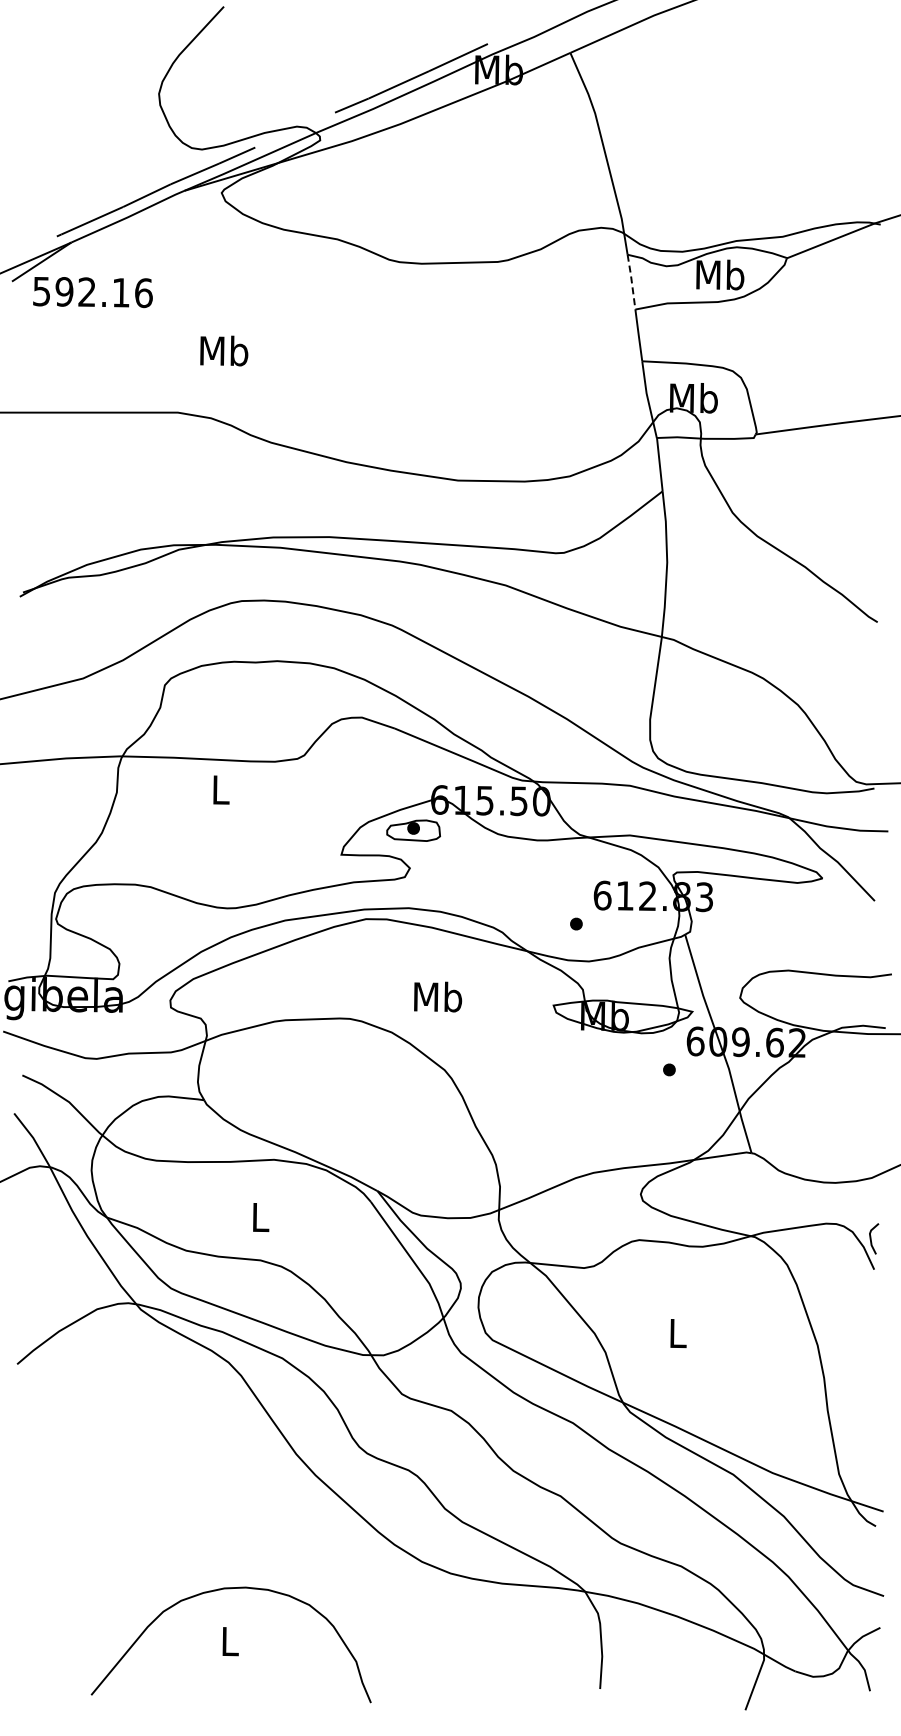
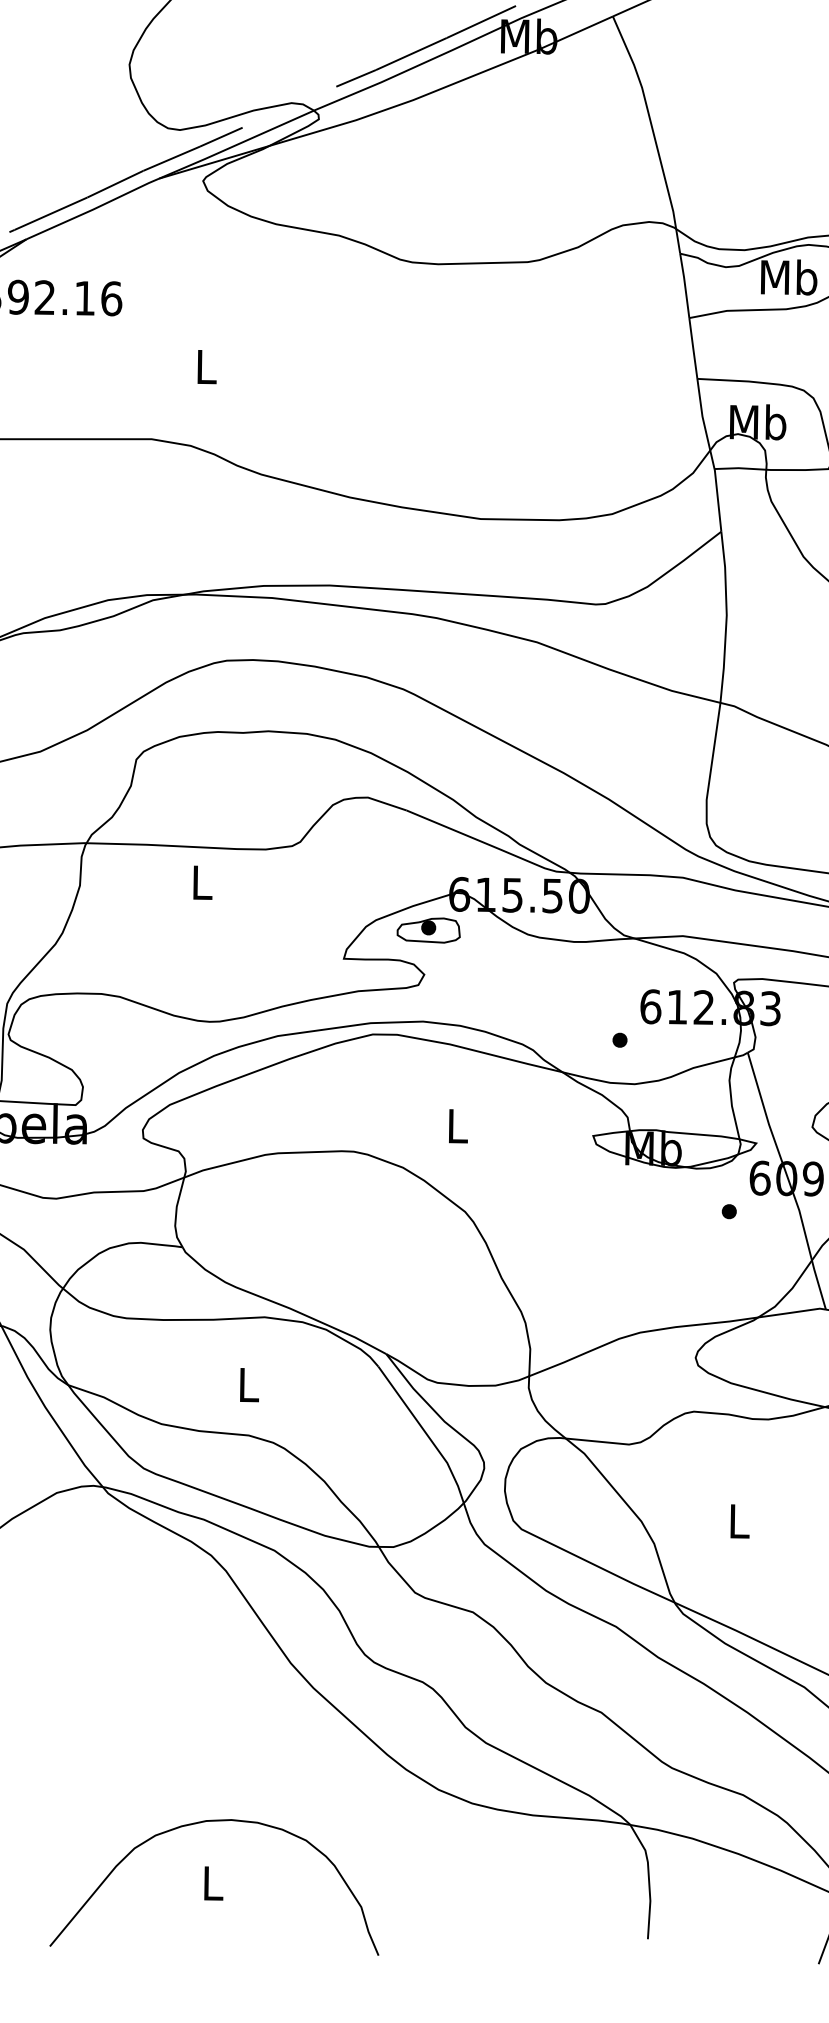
line: (631, 281) -> (684, 285), dashed -> solid
text: (224, 350) -> (206, 366), Mb -> L
text: (438, 996) -> (457, 1125), Mb -> L

